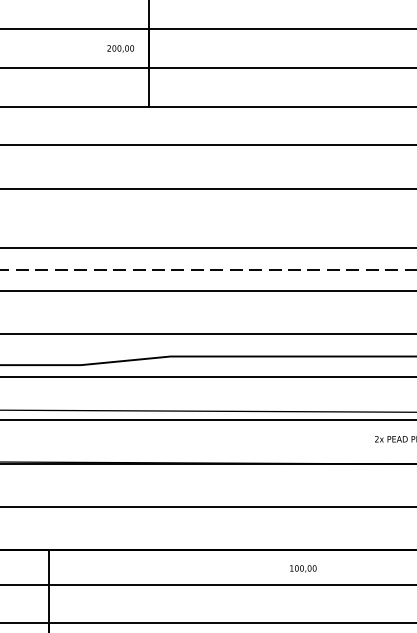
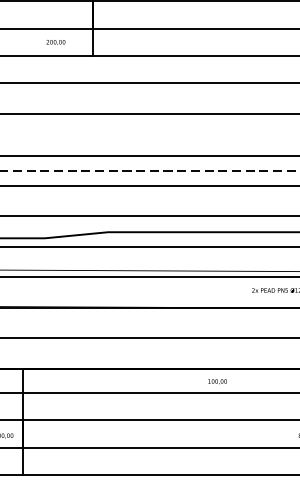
text: (119, 48) -> (55, 42), moved
text: (303, 568) -> (217, 381), moved

